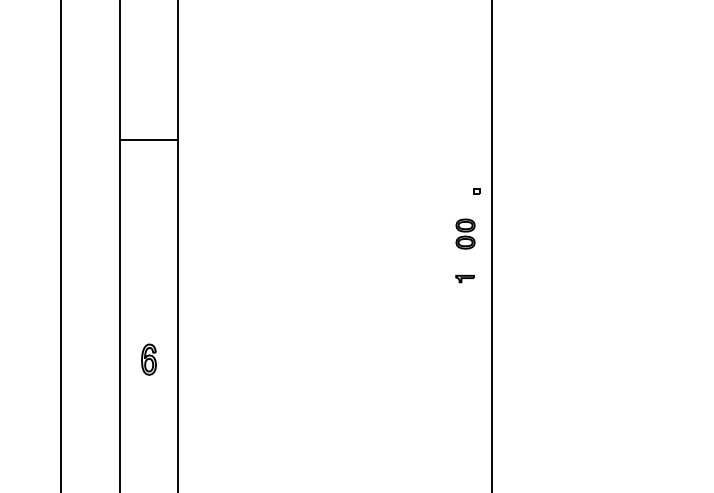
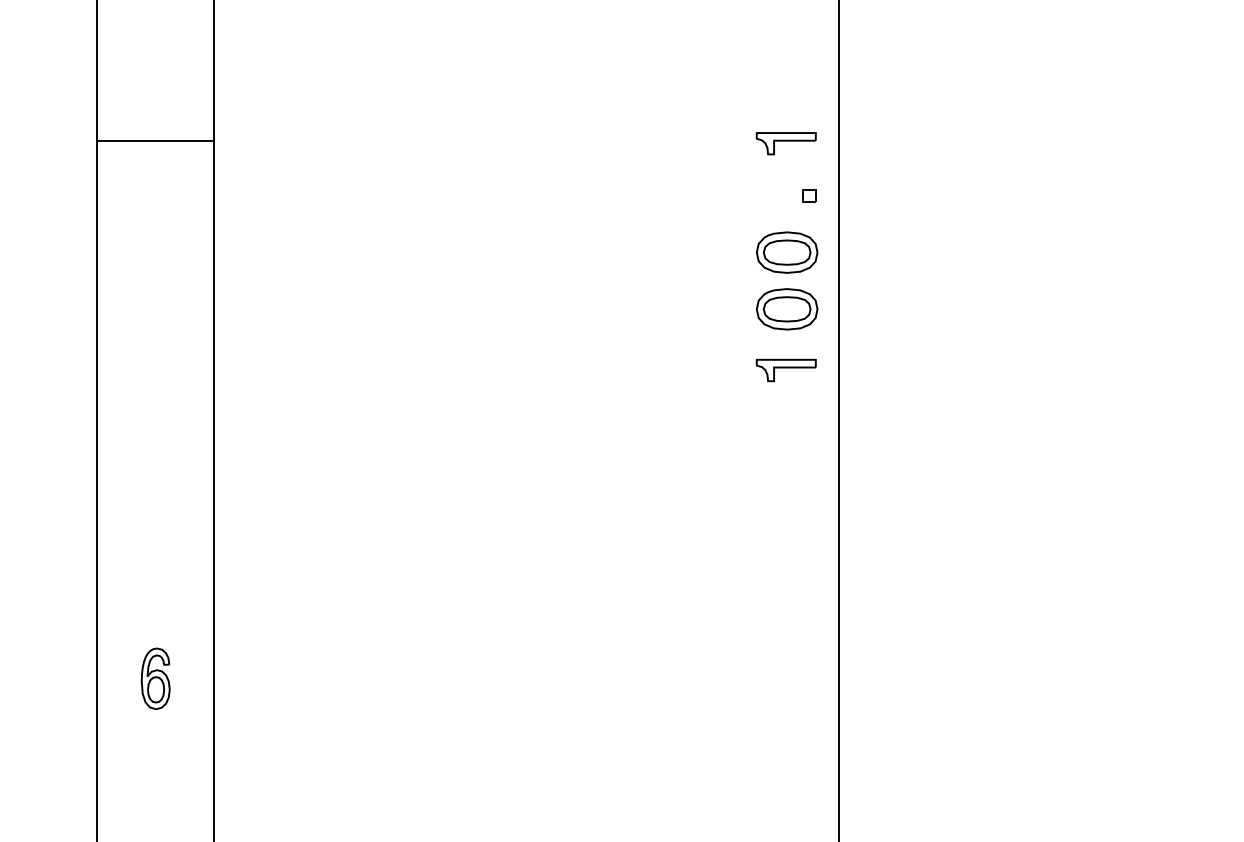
line: (148, 140) -> (154, 141), moved
part: (464, 165) -> (784, 143), added
part: (465, 233) -> (786, 279), size x1.67
part: (464, 278) -> (784, 369), size x1.67
part: (148, 359) -> (154, 678), moved

